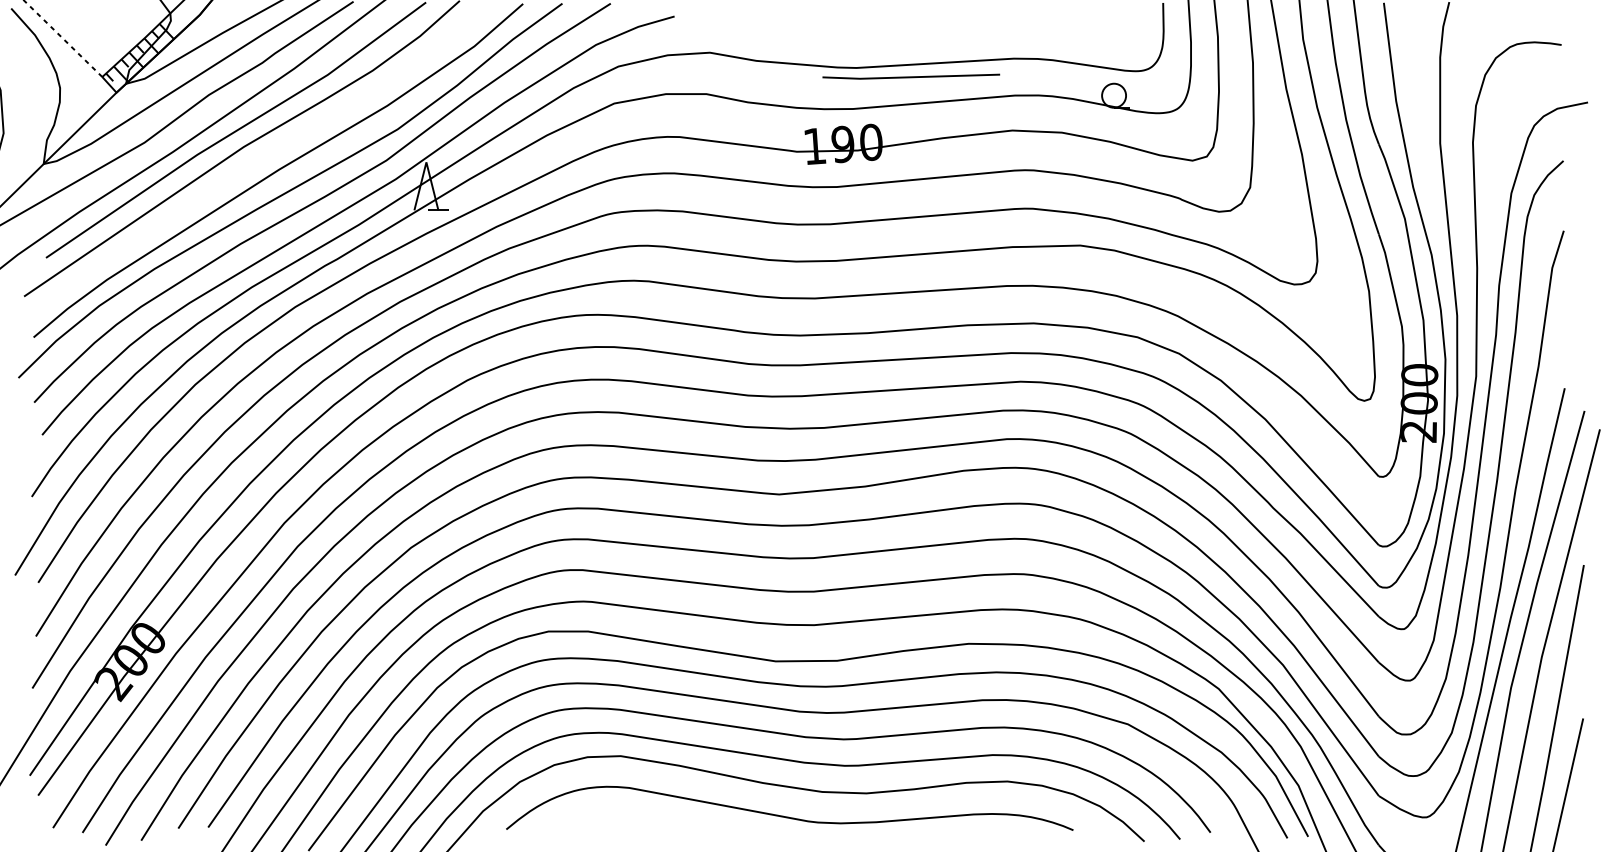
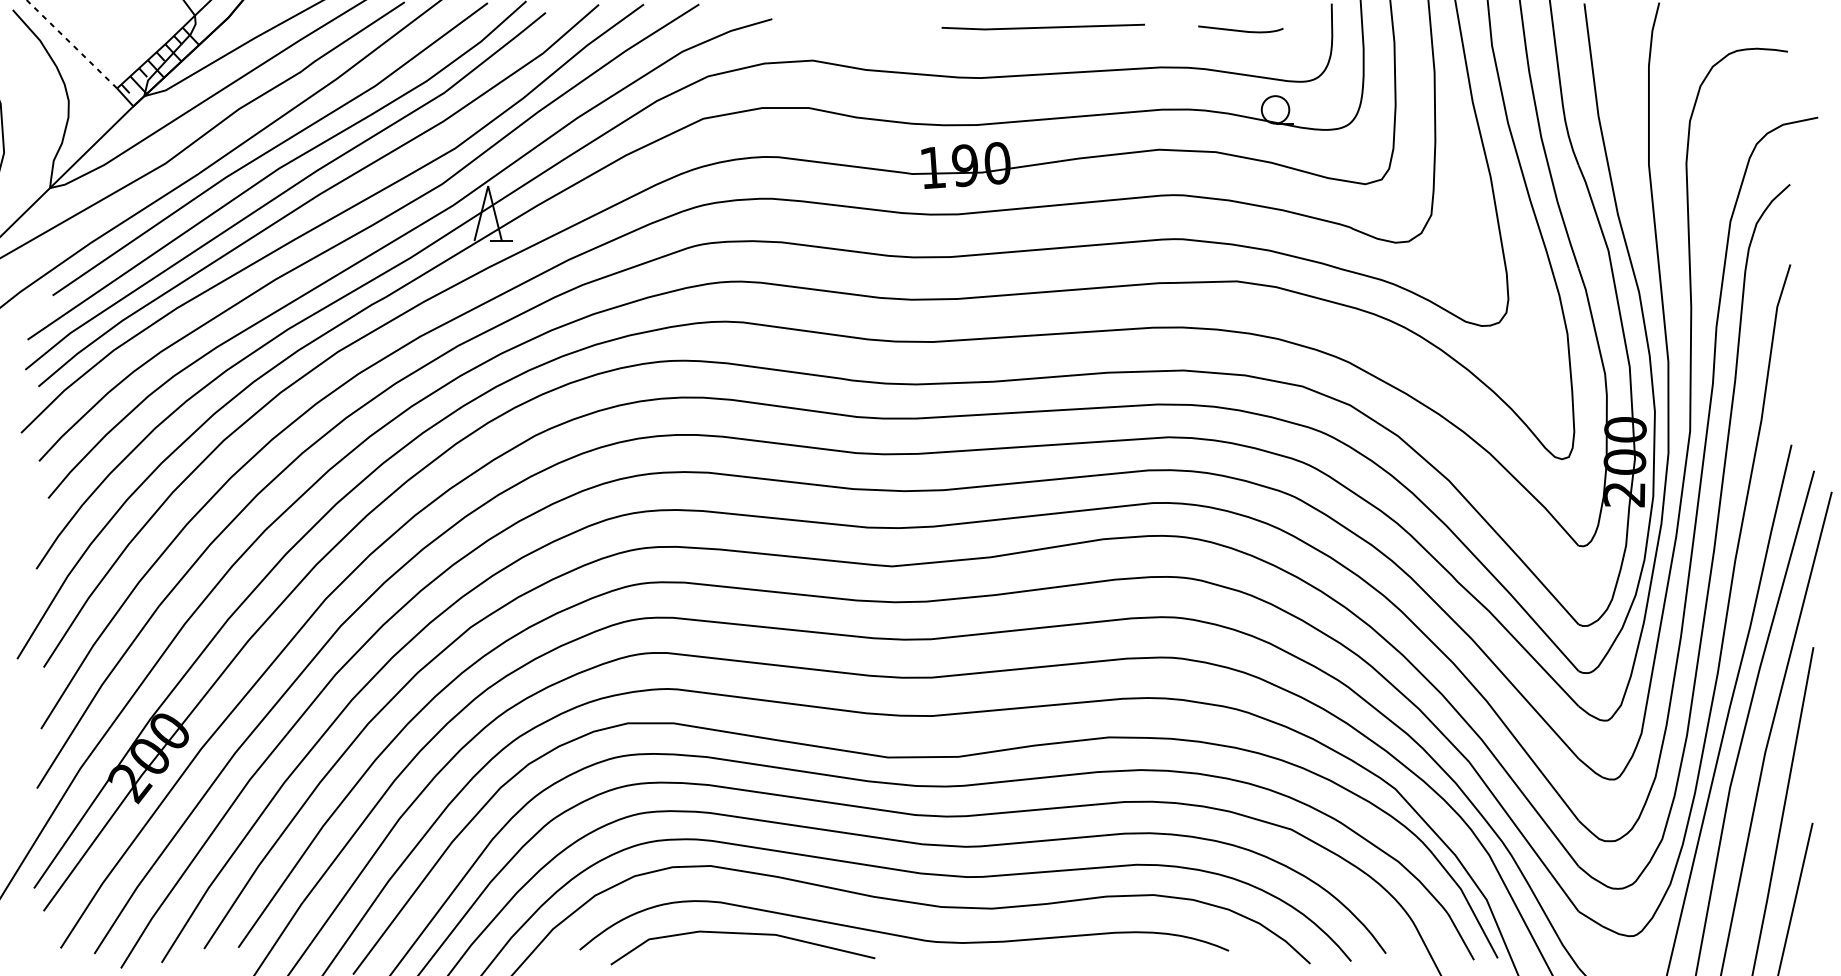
curve: (1083, 26) -> (1240, 30), added
line: (910, 76) -> (1042, 26), moved
curve: (249, 167) -> (285, 191), added
line: (648, 815) -> (742, 934), added

